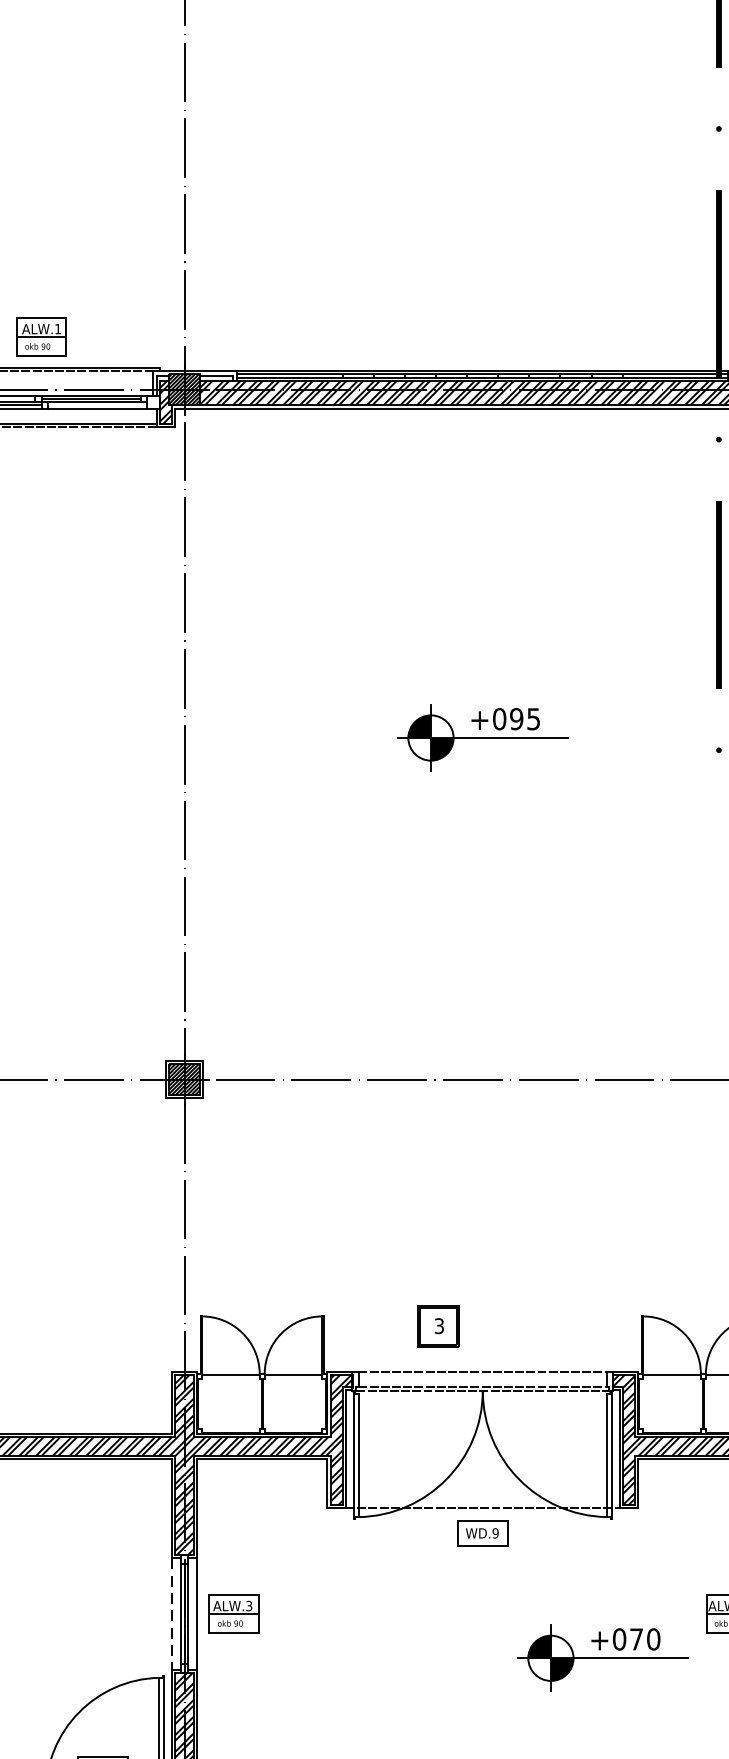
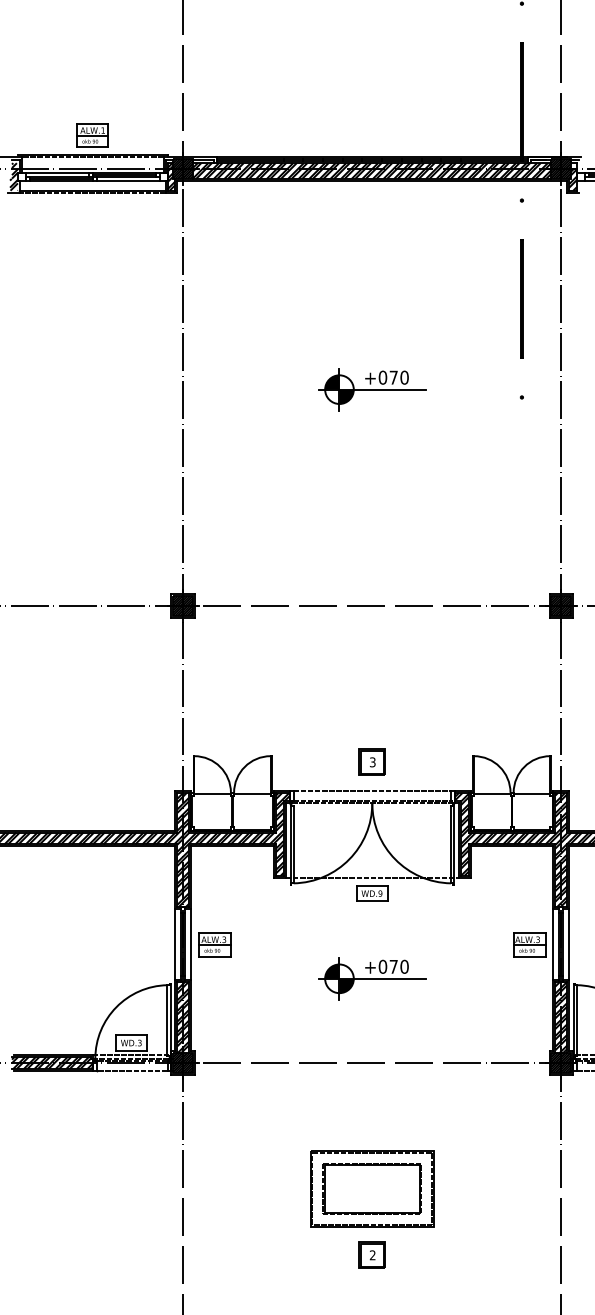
text: (524, 718) -> (398, 377), +095 -> +070
part: (437, 1324) -> (371, 761), moved
line: (172, 1615) -> (175, 945), dashed -> solid
part: (603, 1657) -> (372, 978), moved

